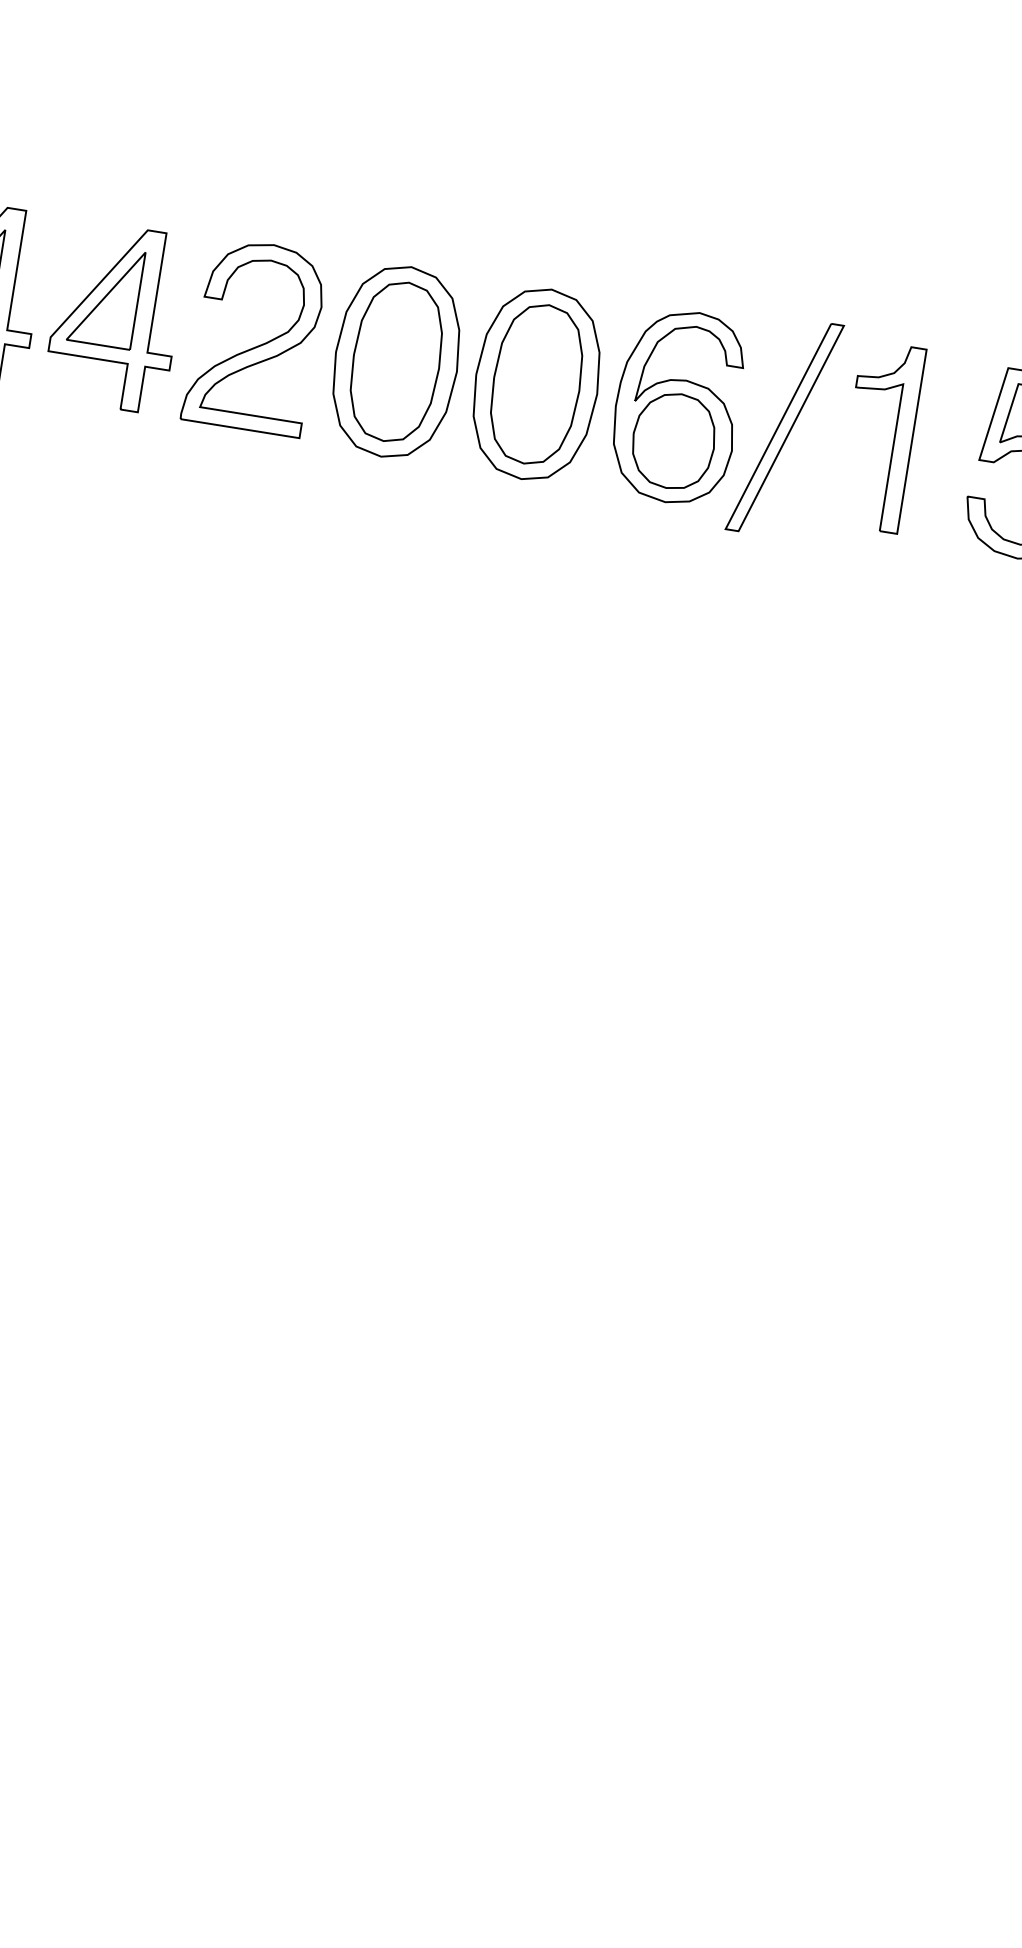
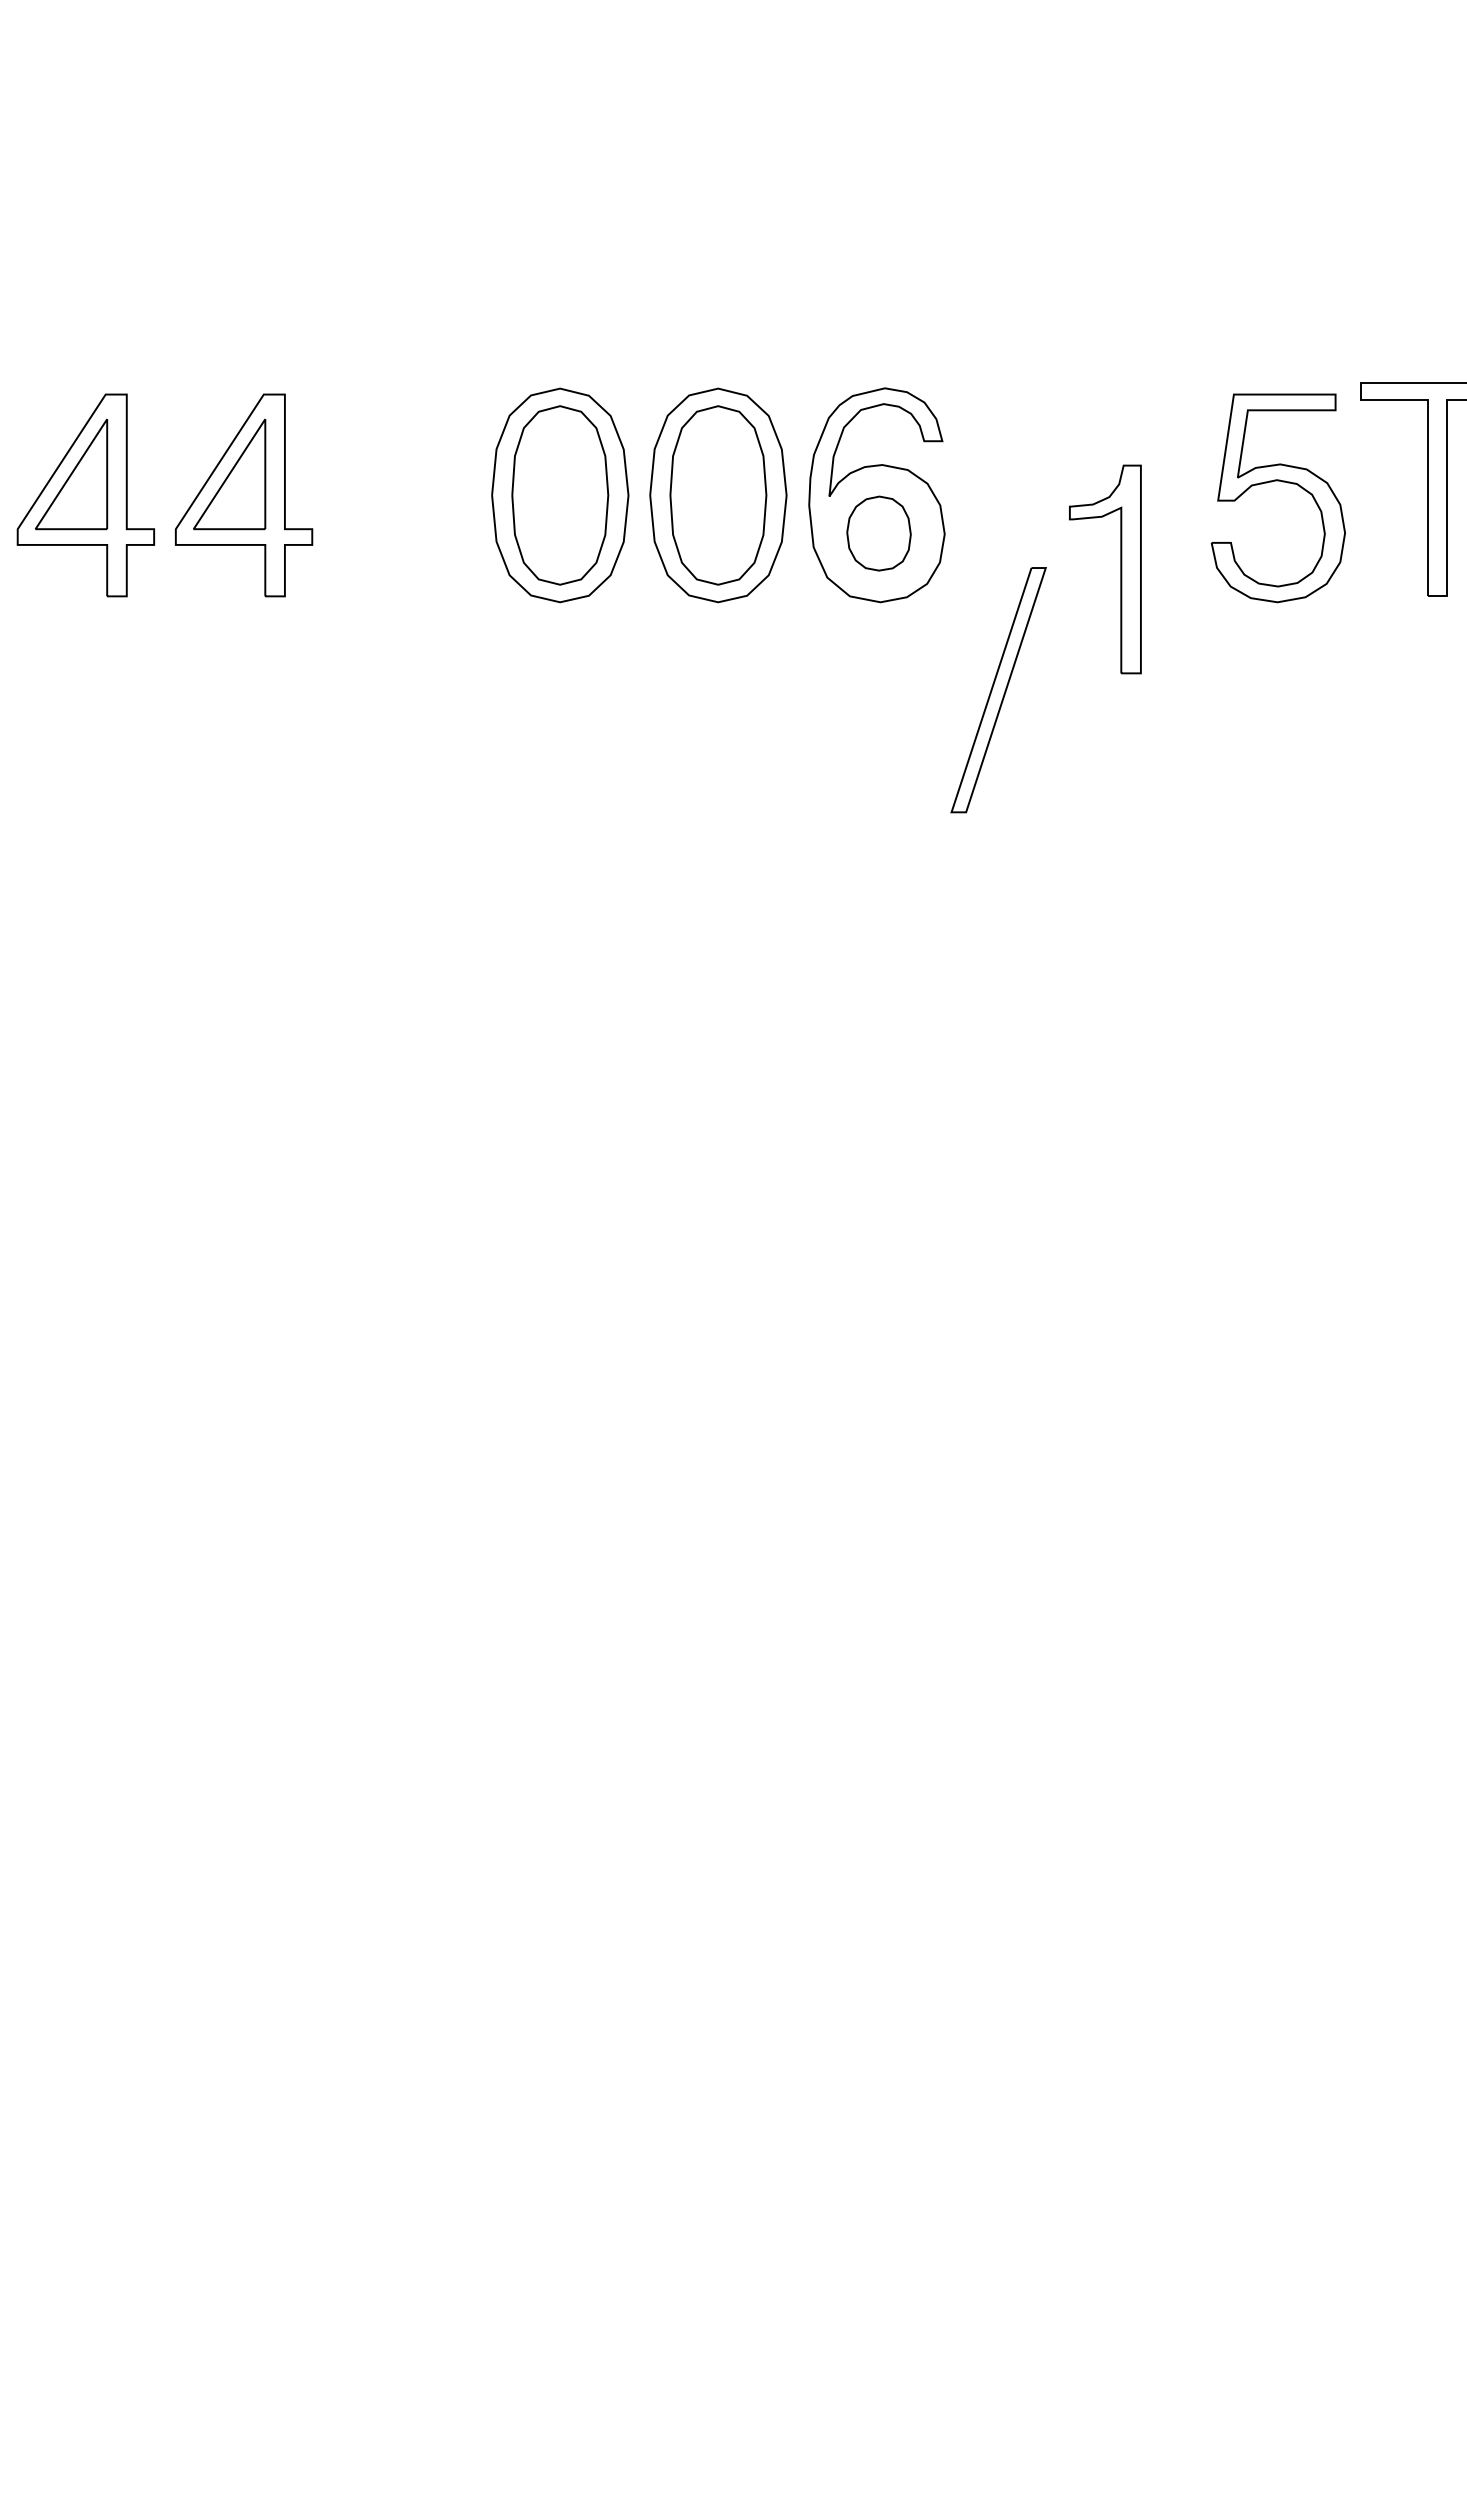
part: (258, 345) -> (405, 501), removed
part: (784, 427) -> (998, 690), moved
part: (893, 438) -> (1120, 569), moved
part: (673, 440) -> (878, 533), size x0.7

